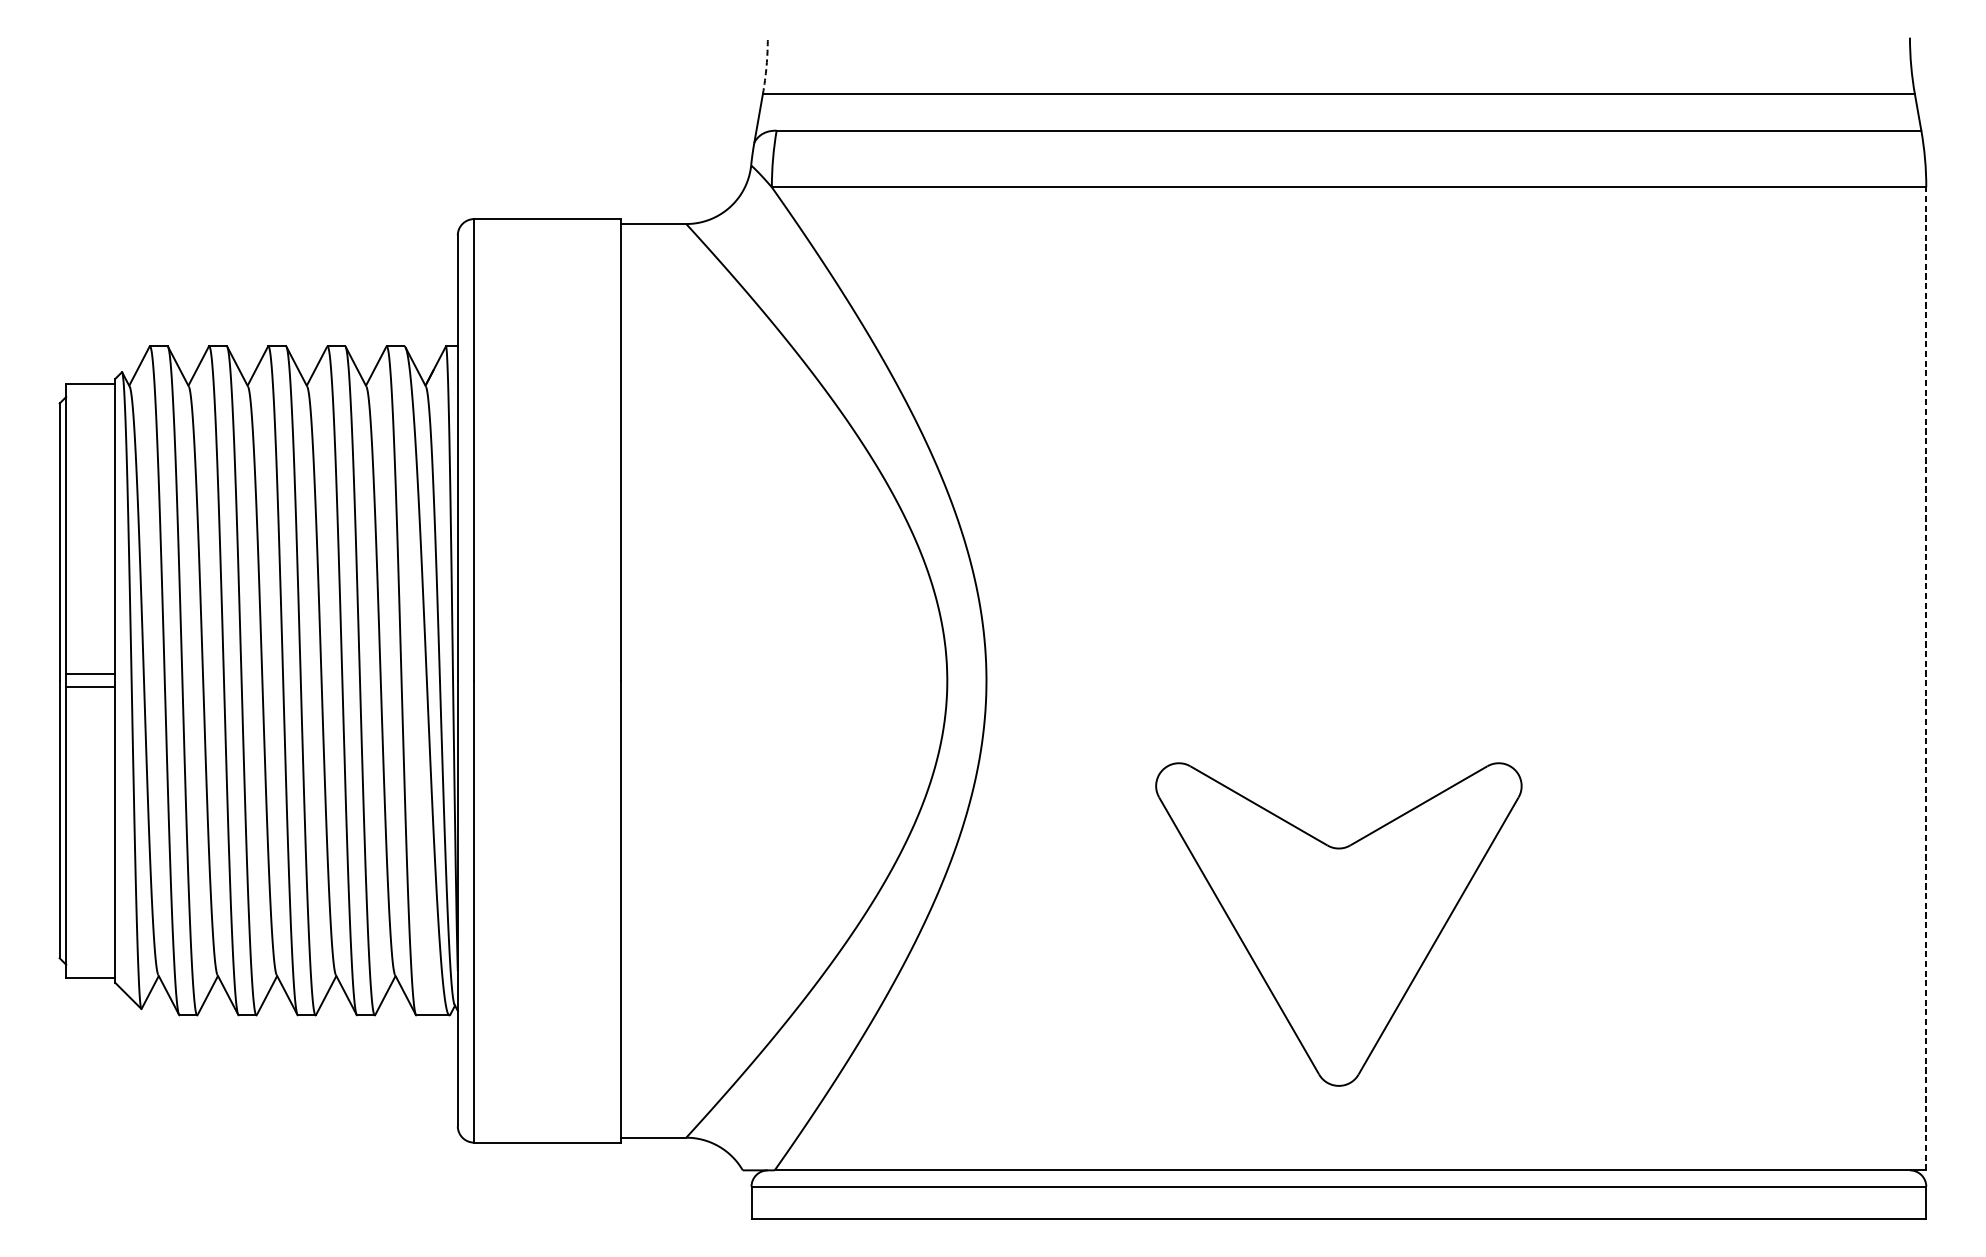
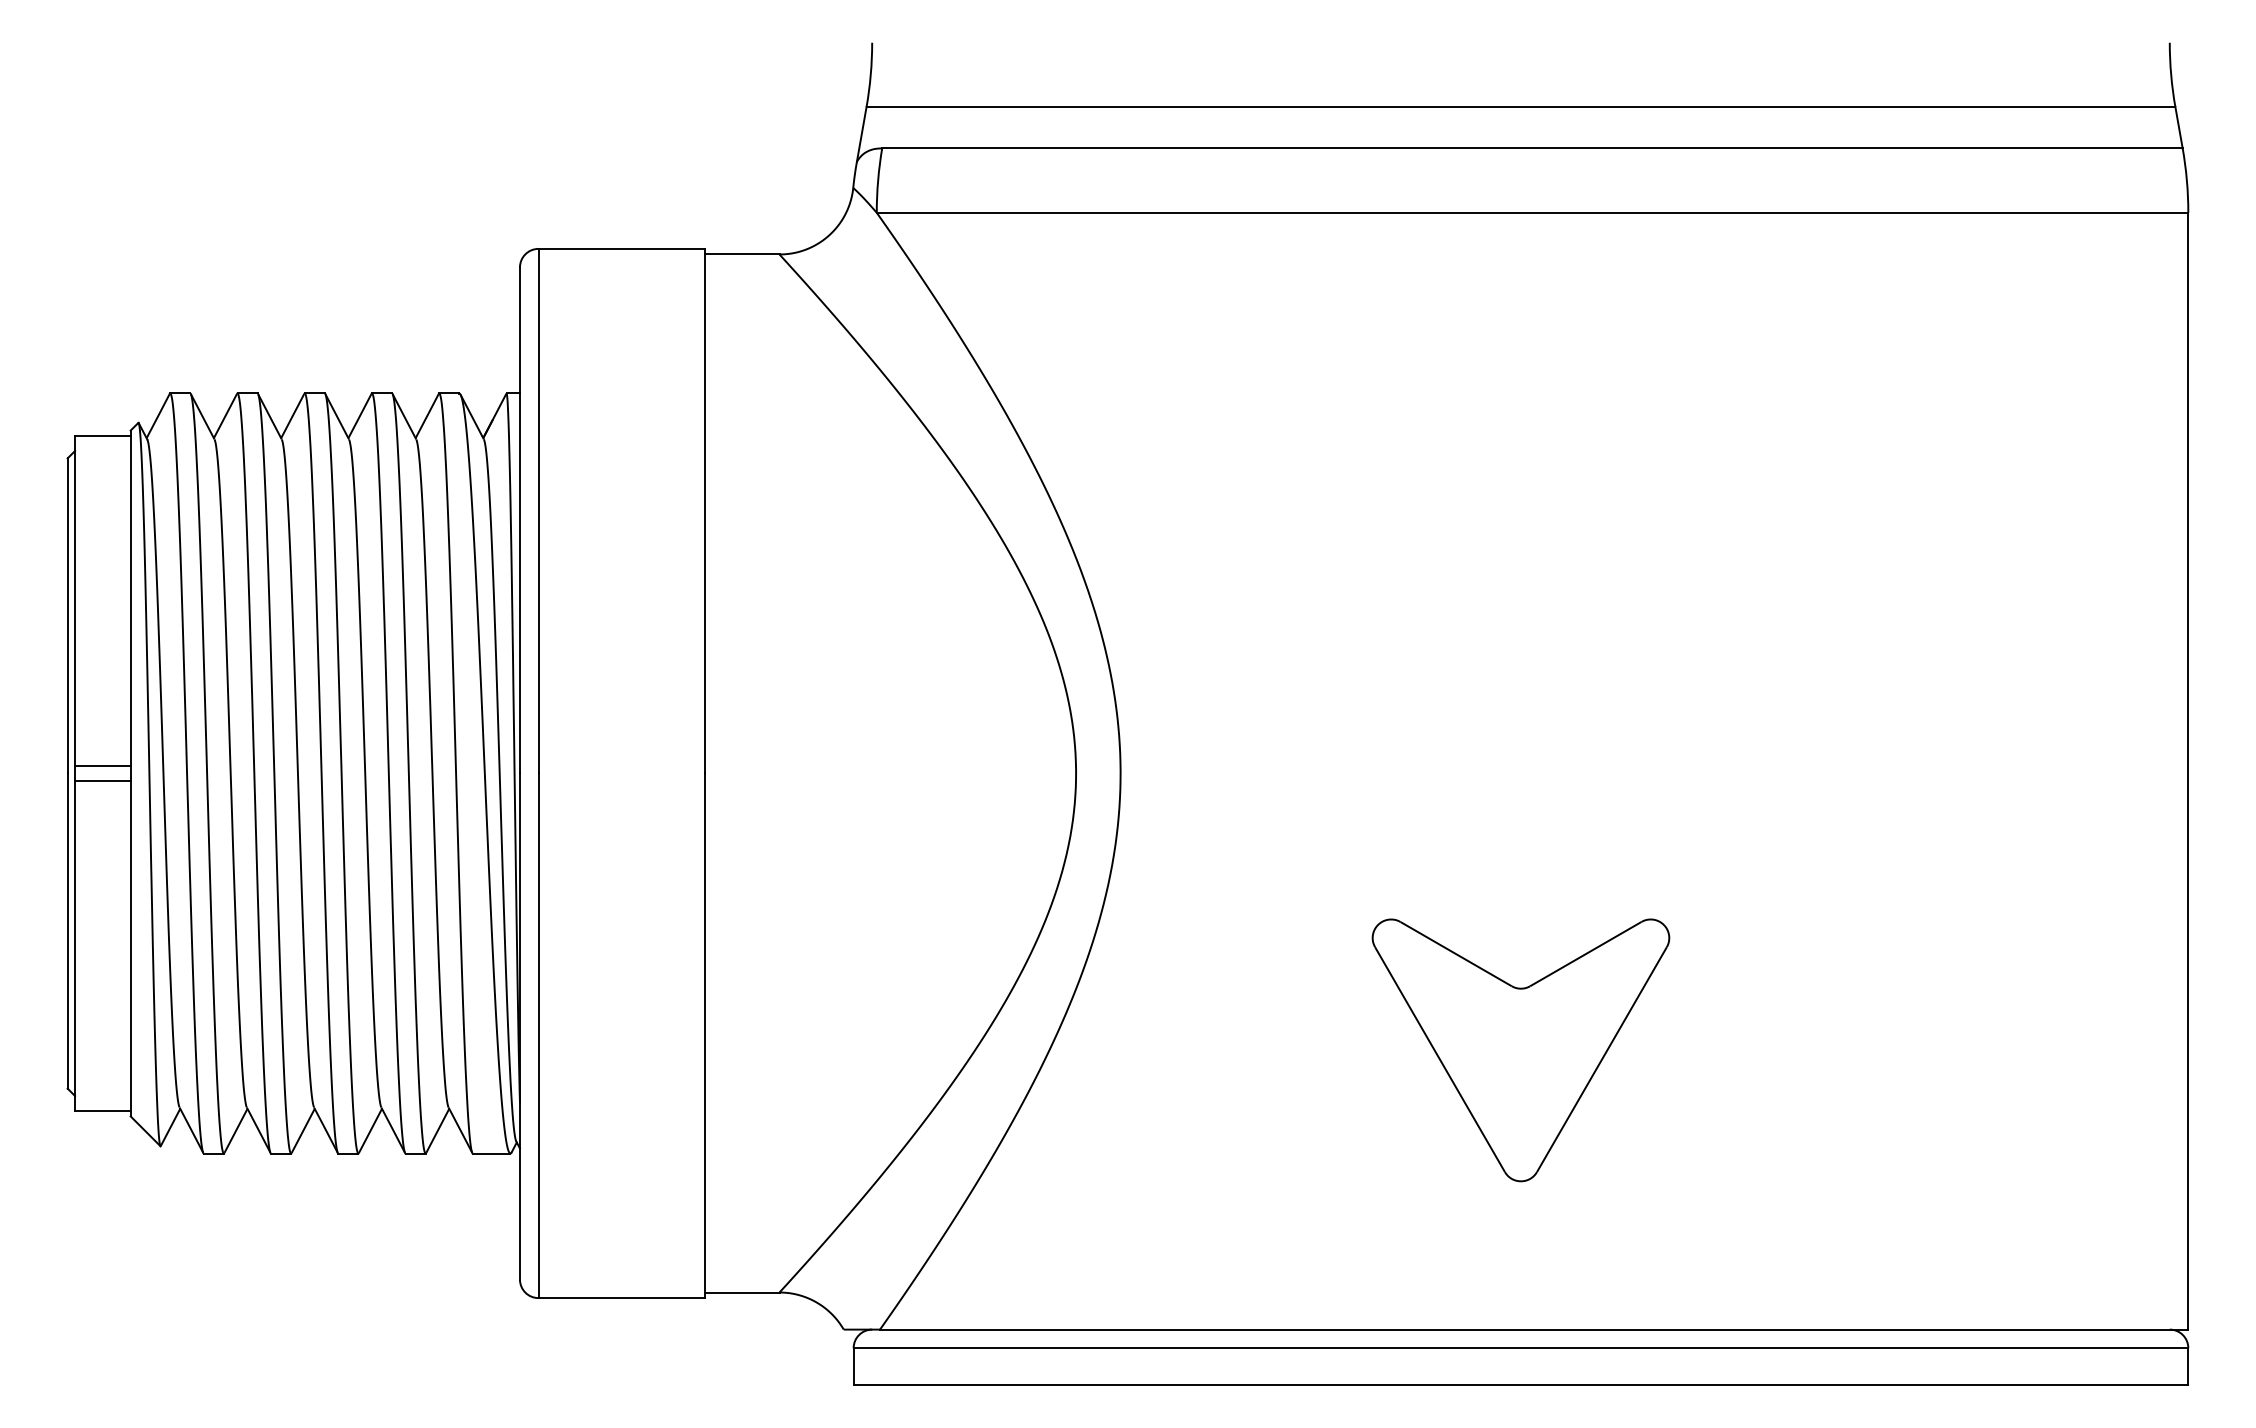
arc: (766, 66) -> (870, 75), dashed -> solid
line: (1926, 678) -> (2188, 770), dashed -> solid
part: (1338, 924) -> (1520, 1050), size x0.71

